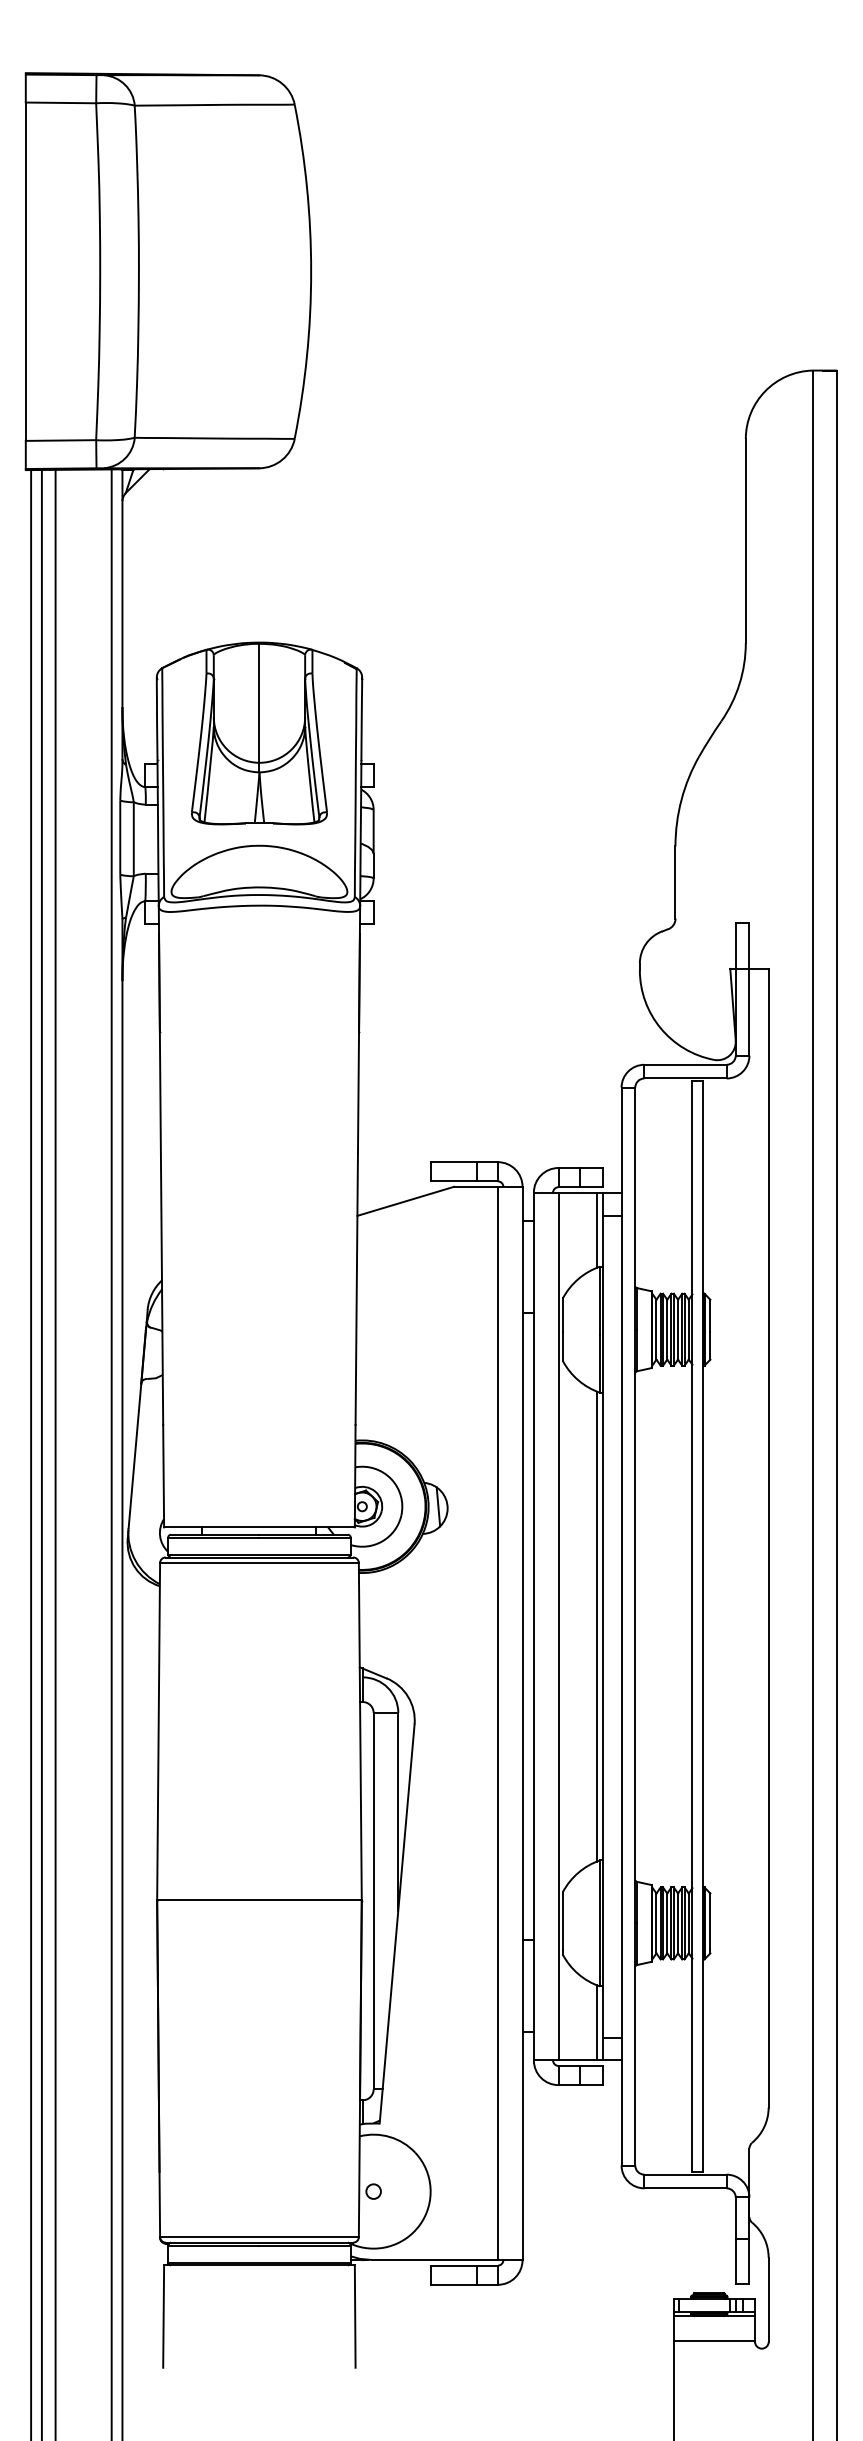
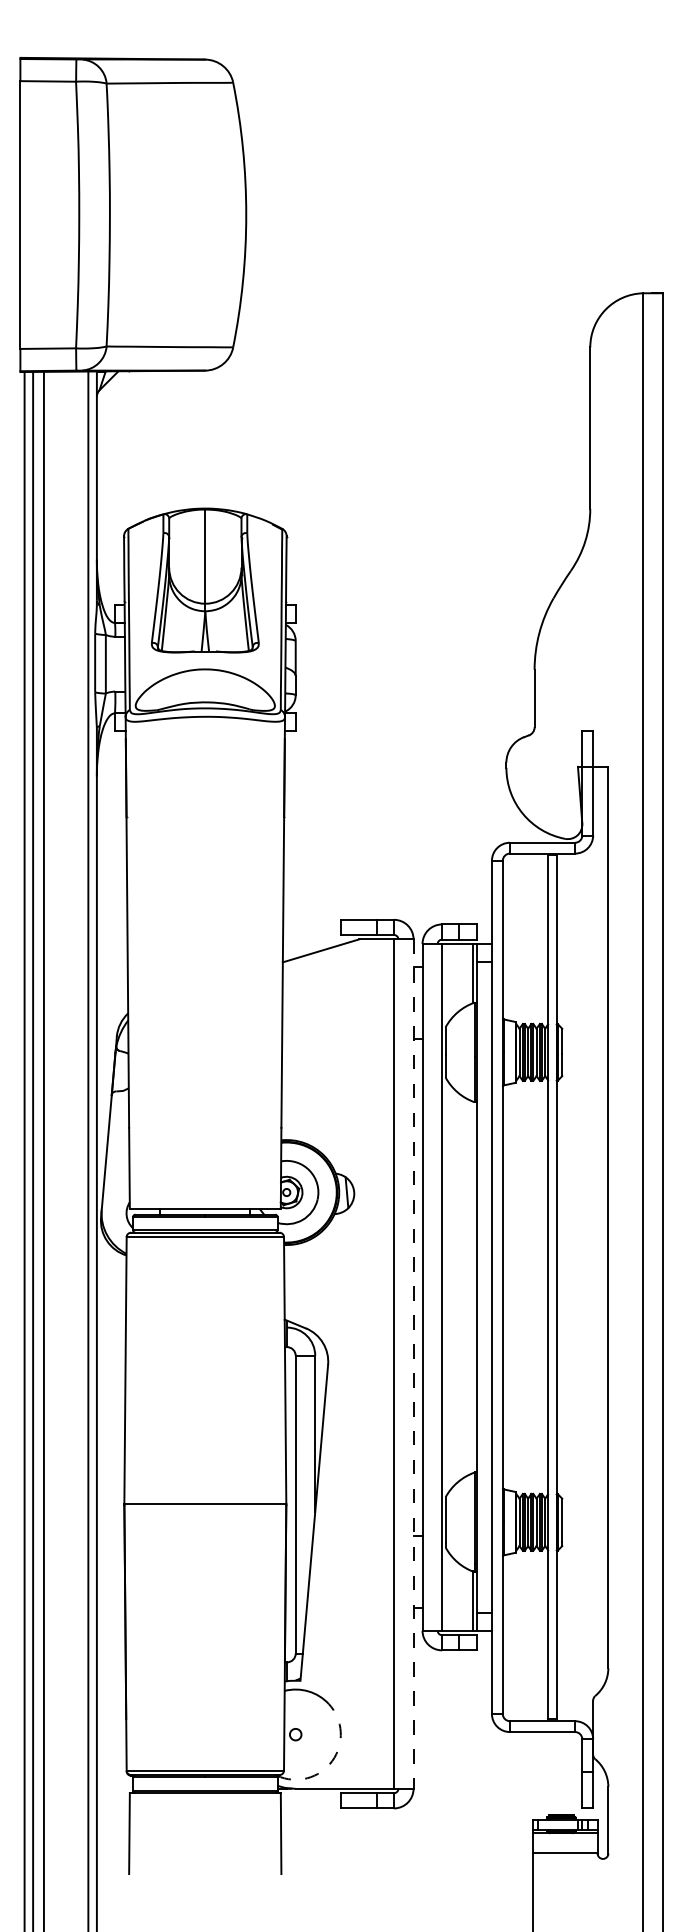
line: (597, 1626) -> (472, 1287), removed
line: (522, 1723) -> (413, 1364), solid -> dashed
arc: (419, 2225) -> (332, 1761), solid -> dashed

